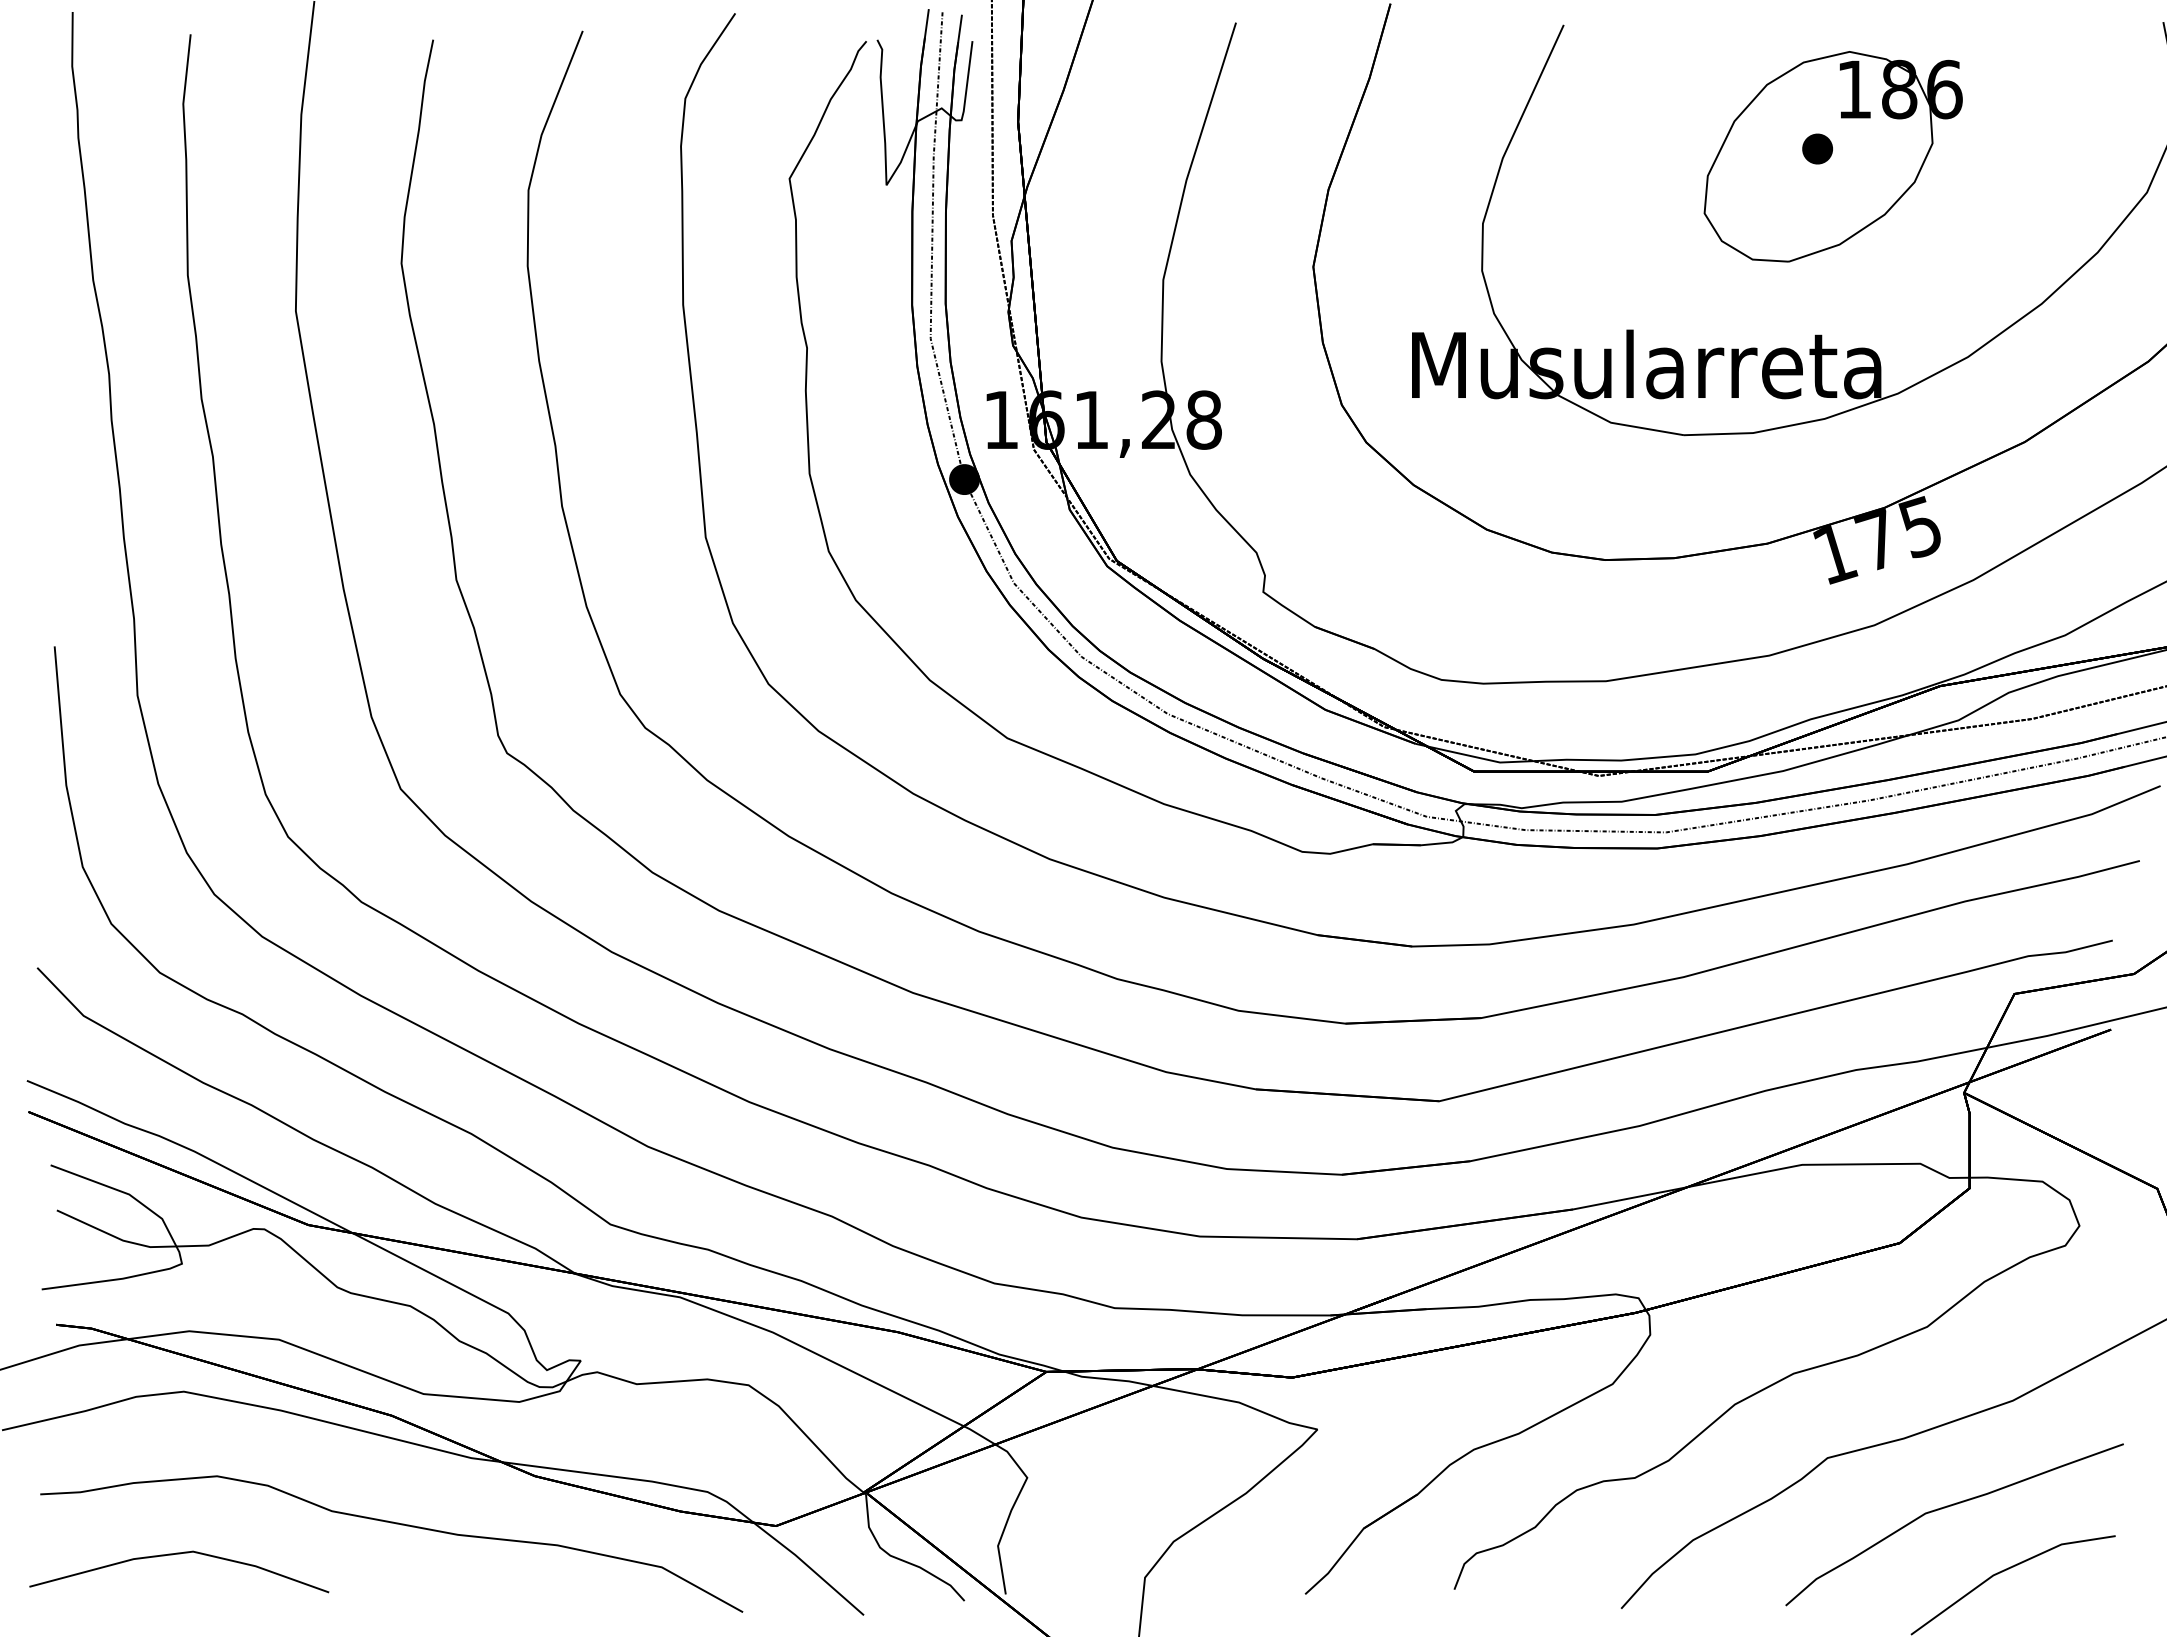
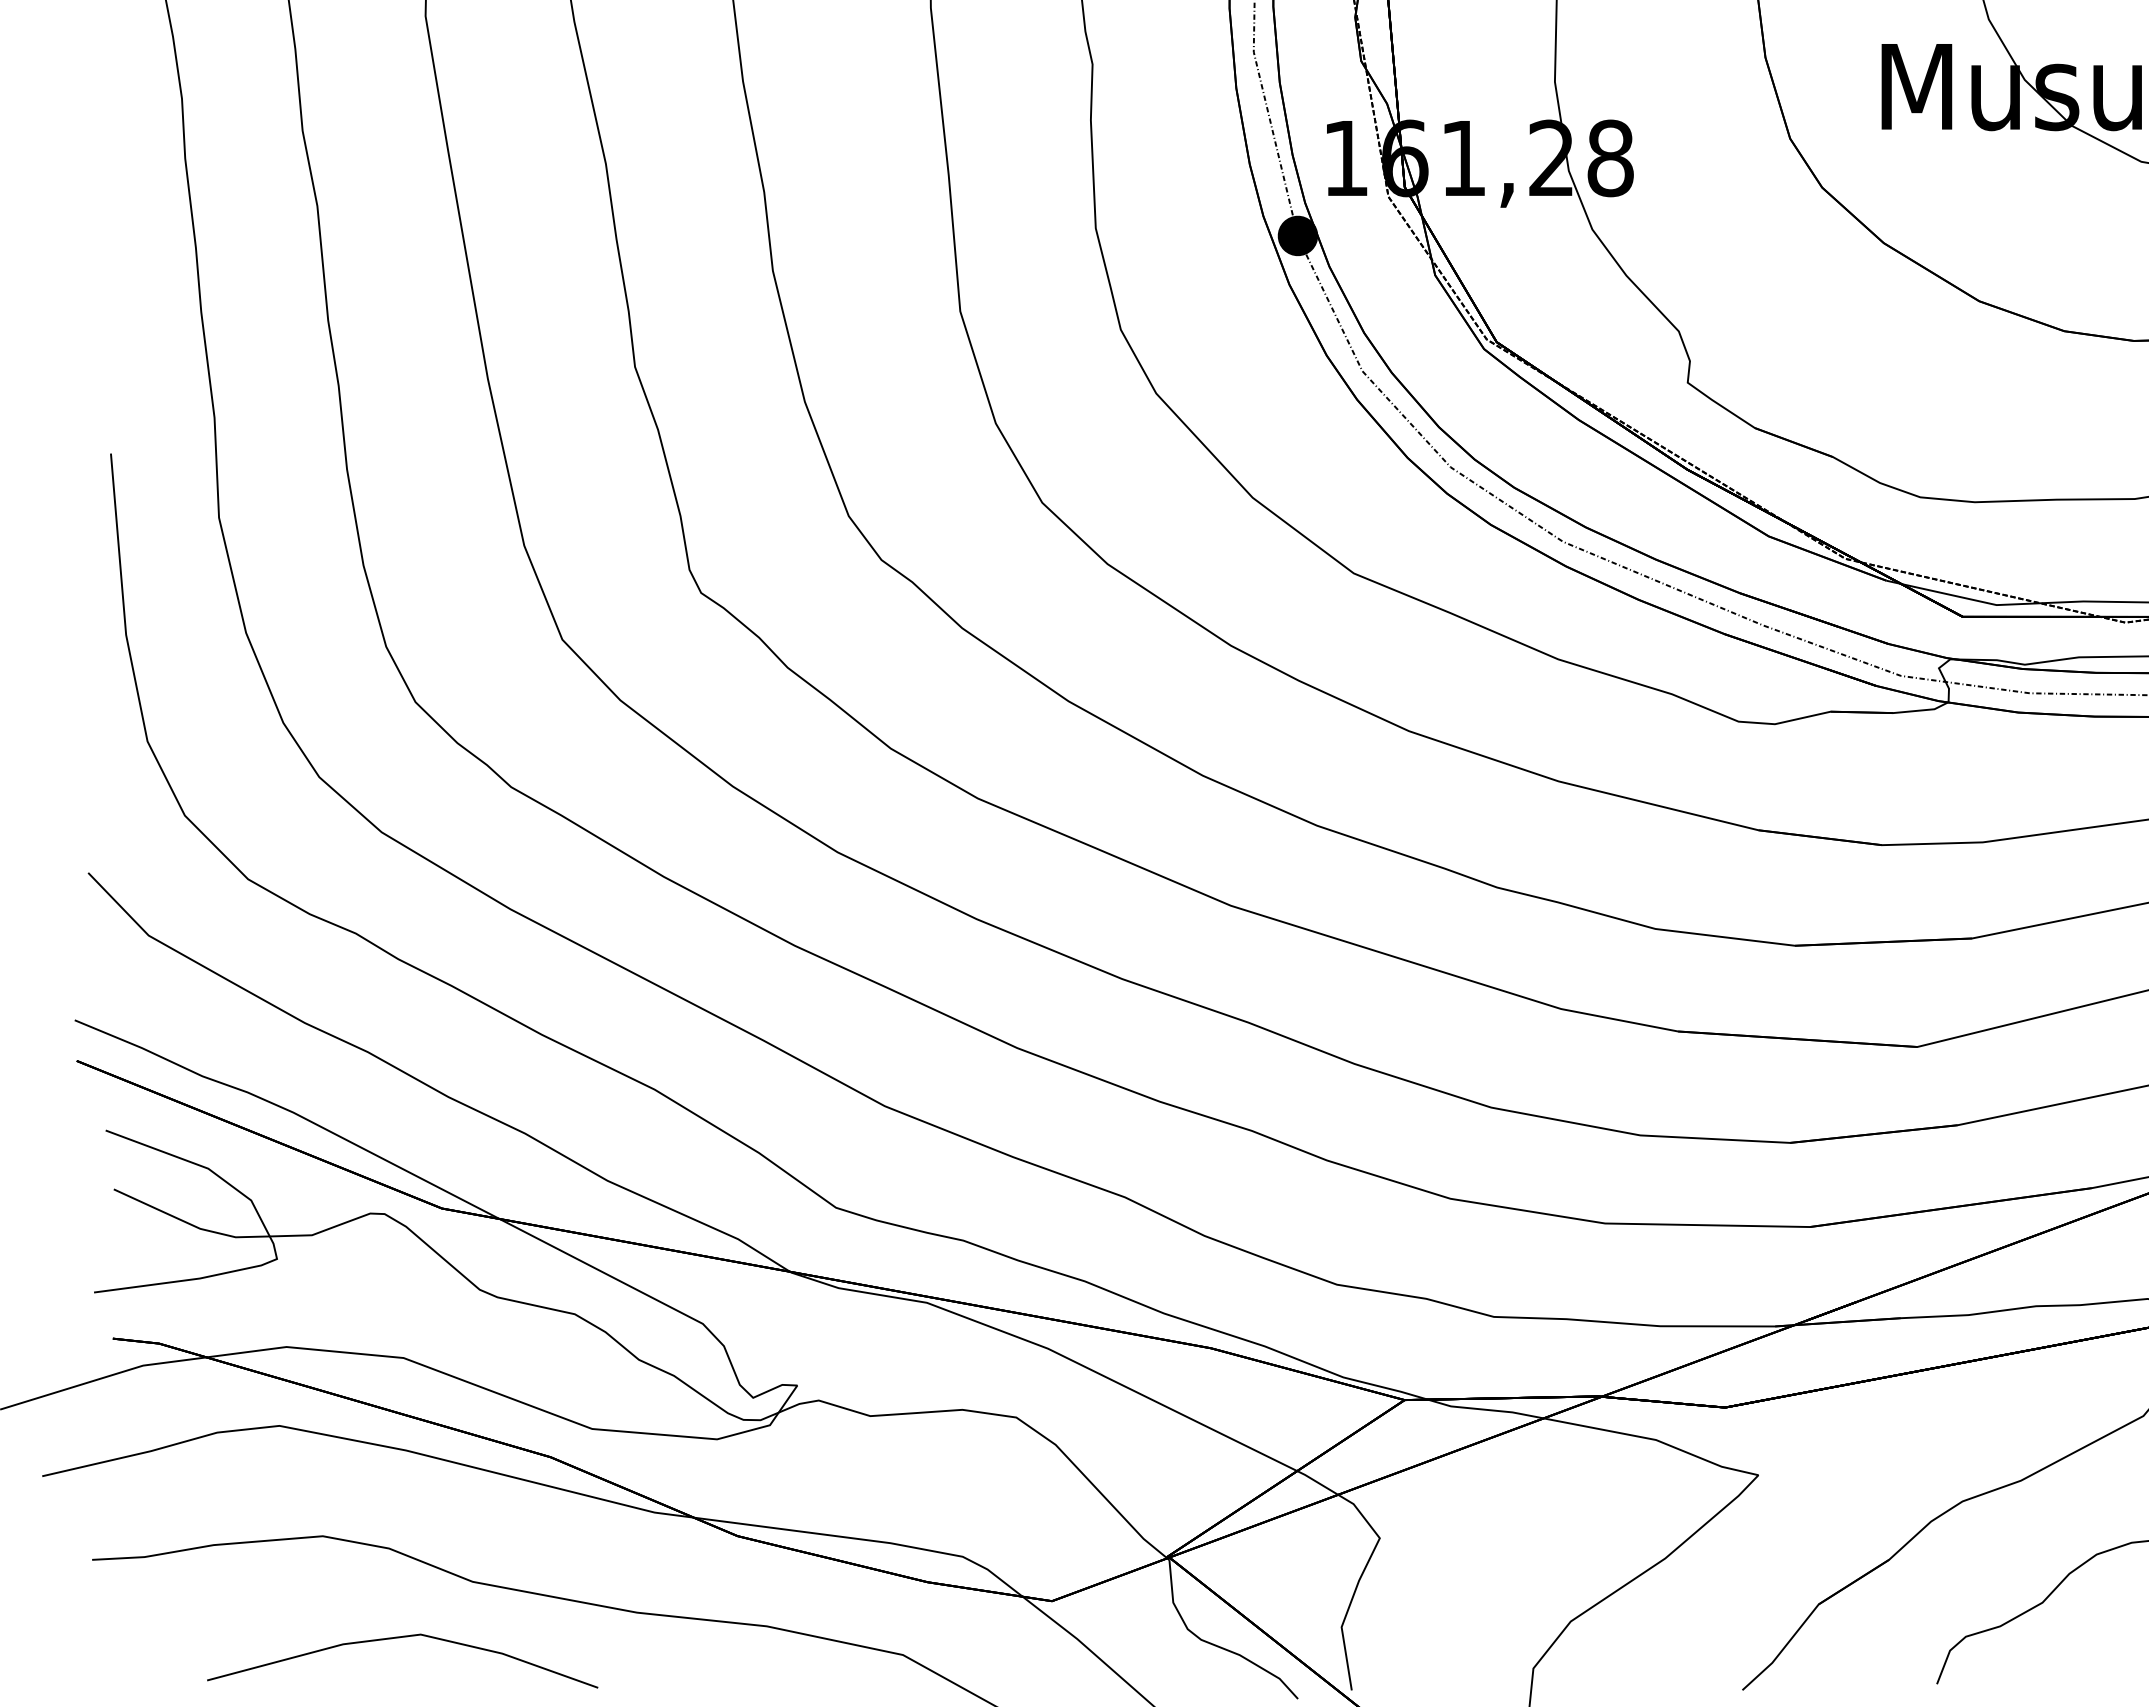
line: (179, 1554) -> (402, 1638), moved

